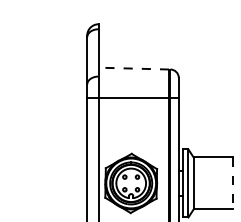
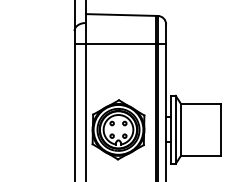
line: (133, 68) -> (120, 14), dashed -> solid
line: (233, 183) -> (220, 129), dashed -> solid

